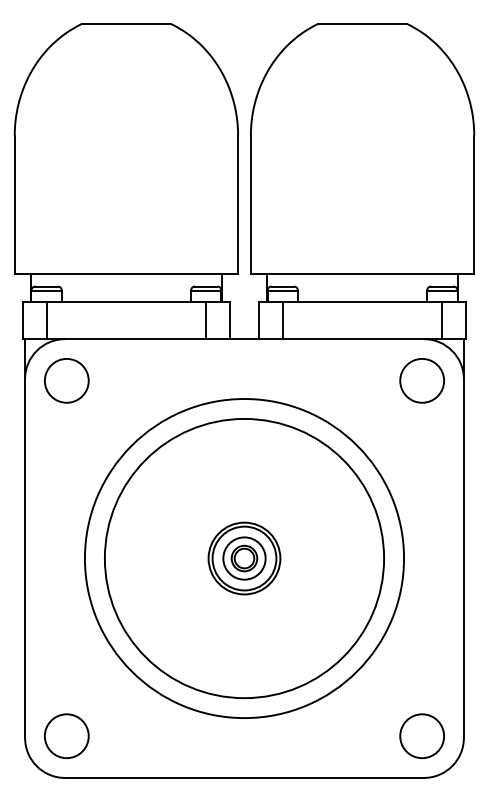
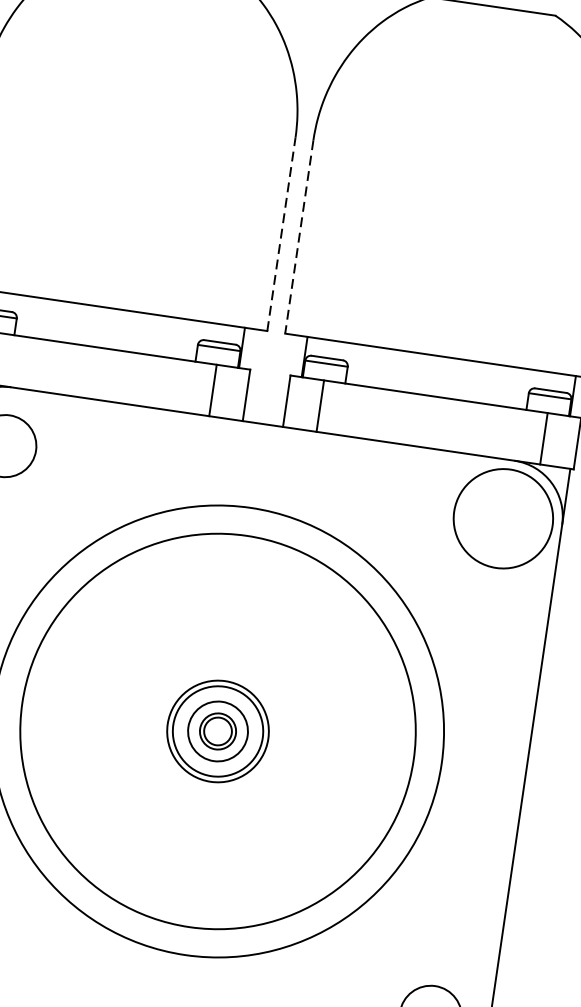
line: (238, 204) -> (282, 234), solid -> dashed
line: (250, 204) -> (298, 236), solid -> dashed
circle: (422, 380) -> (503, 518), size x1.6

